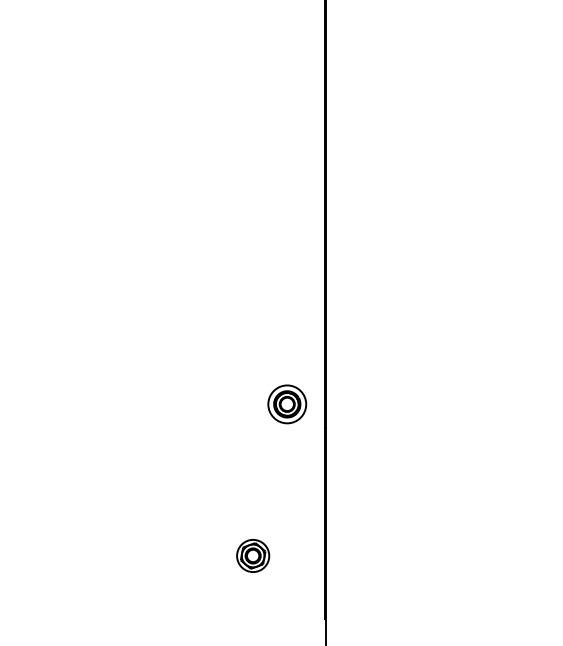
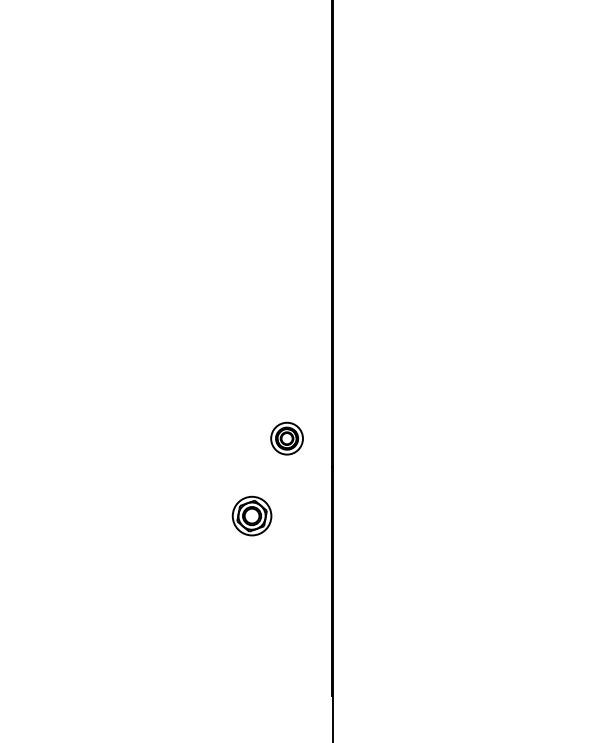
part: (287, 404) -> (287, 438), size x0.7
part: (253, 555) -> (252, 515), moved

